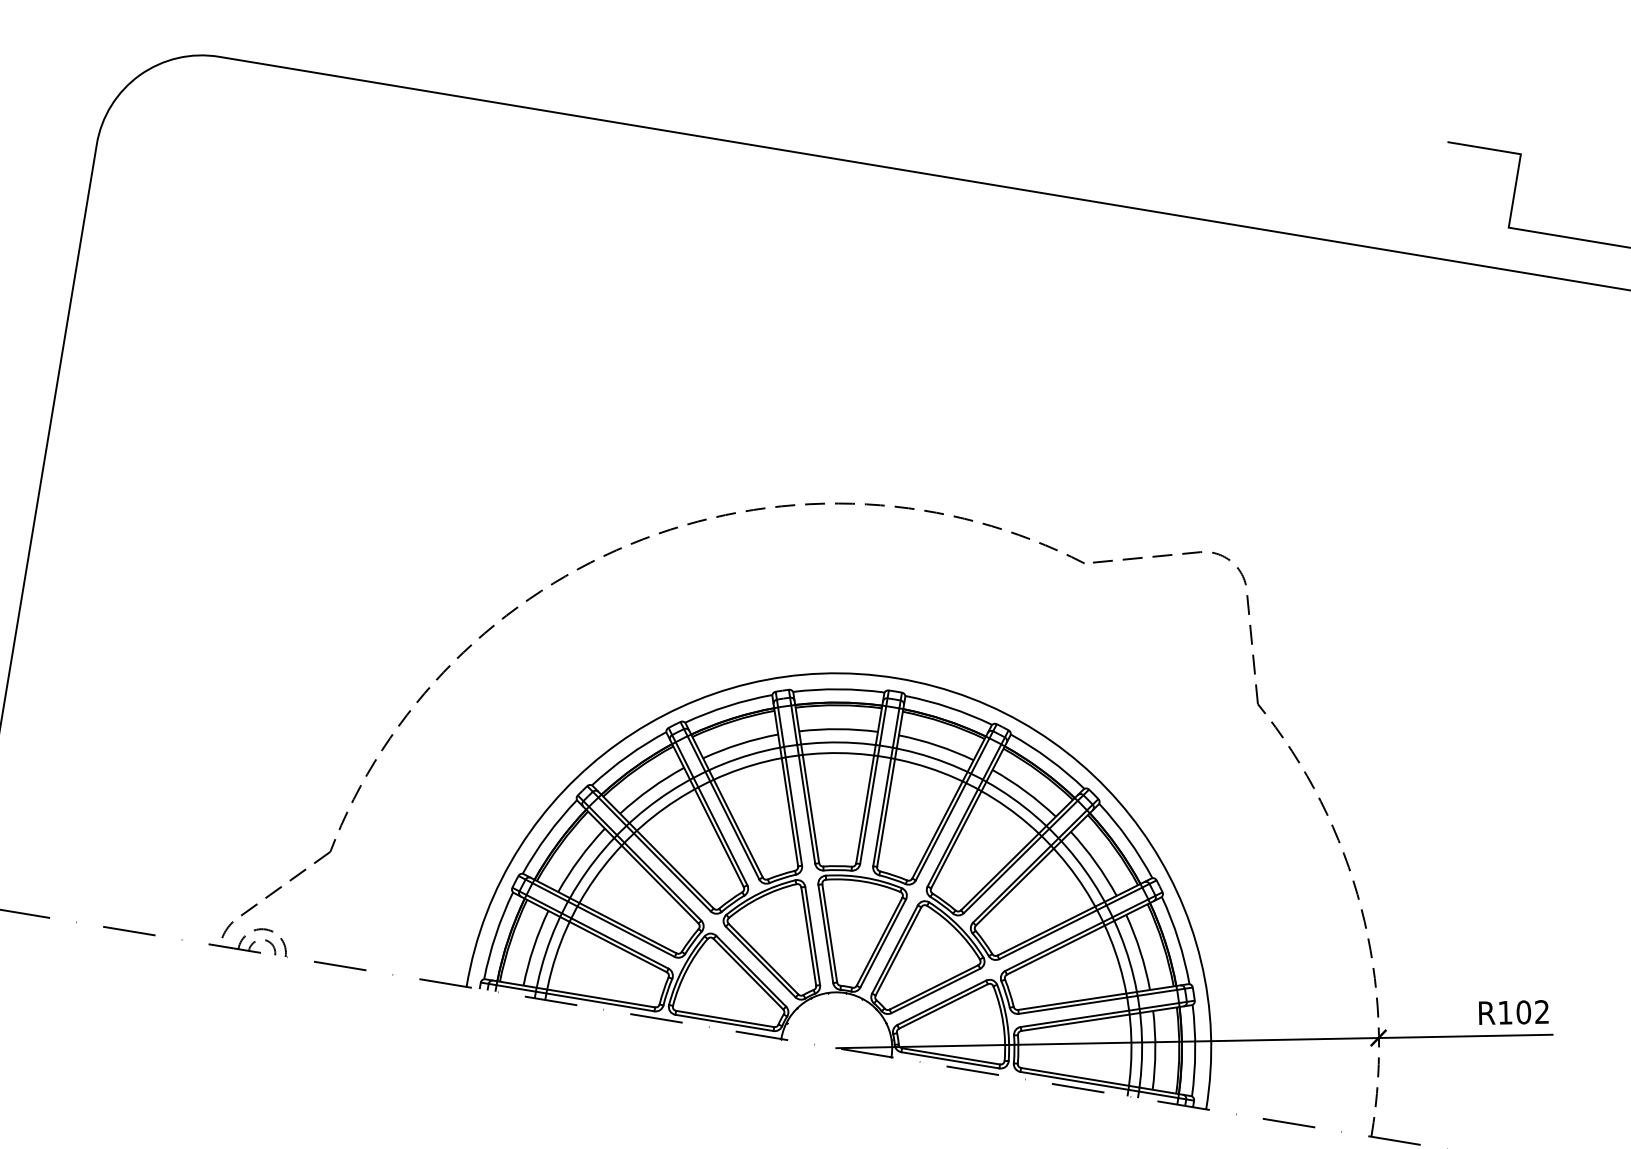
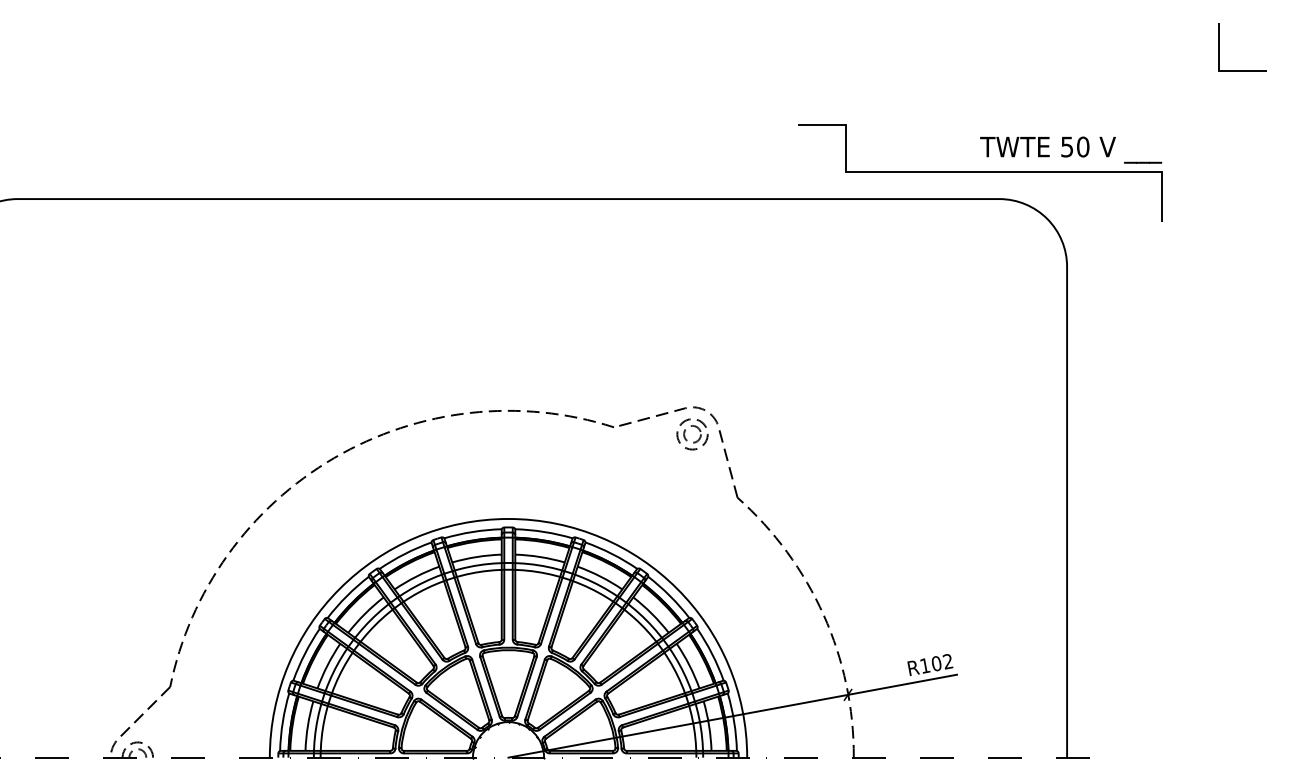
part: (1193, 591) -> (685, 433), added

